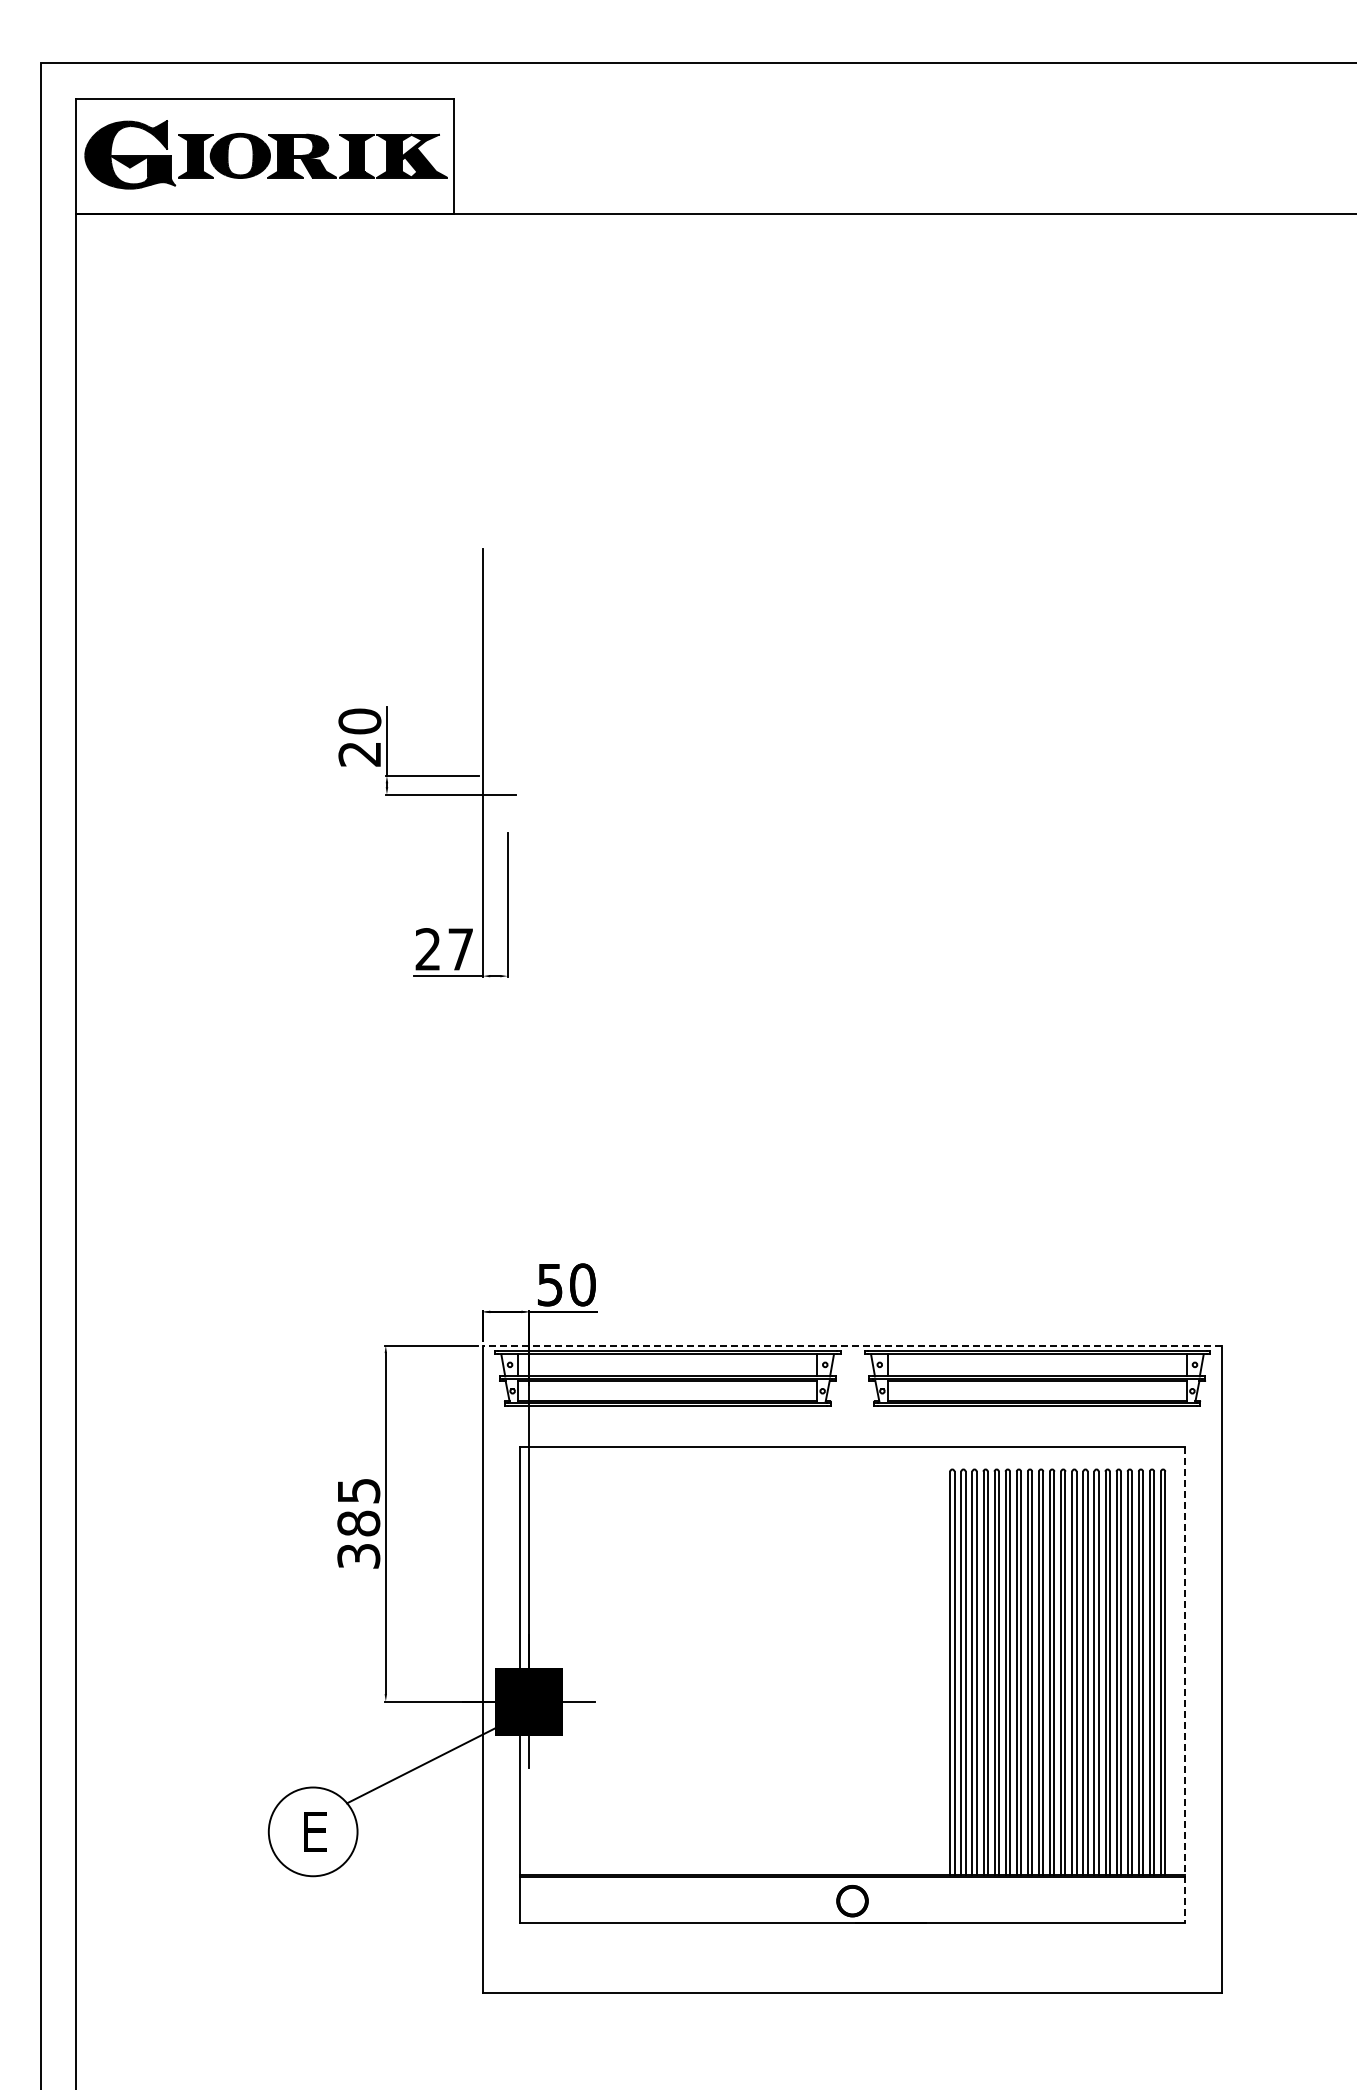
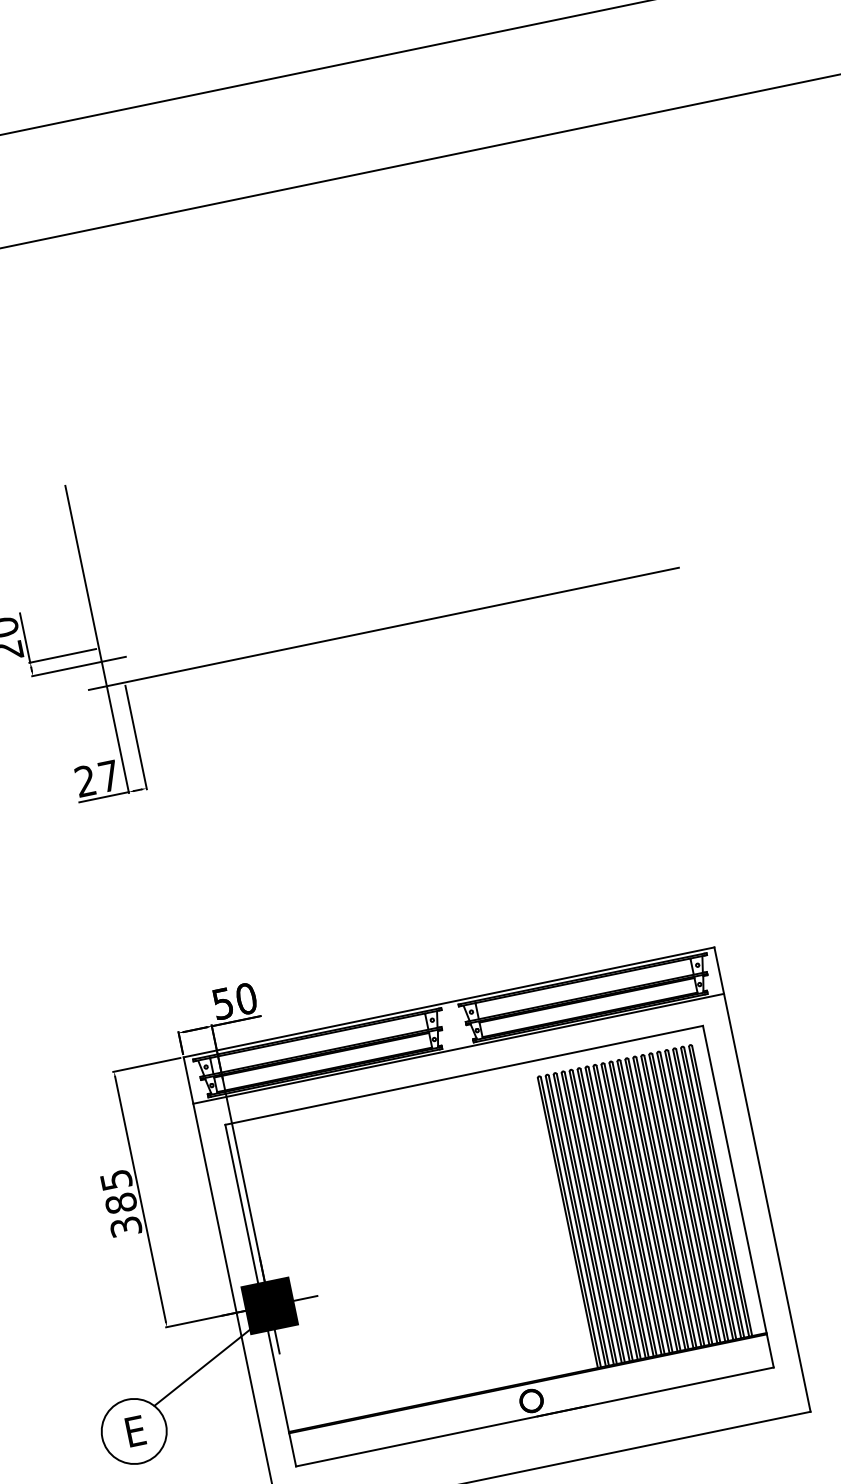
line: (868, 828) -> (383, 628), added
line: (852, 1345) -> (449, 1002), dashed -> solid
line: (852, 1410) -> (458, 1048), added
line: (1185, 1685) -> (738, 1196), dashed -> solid

